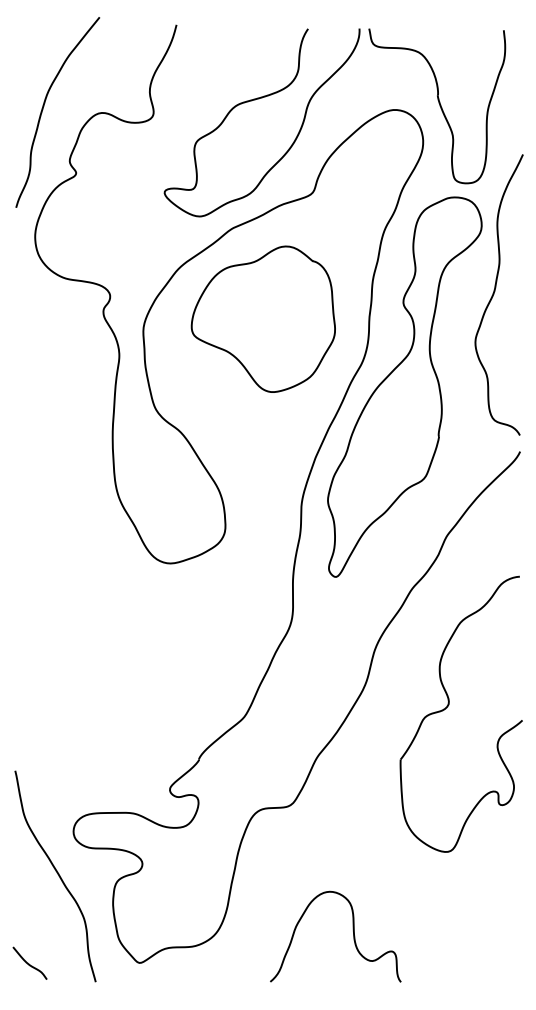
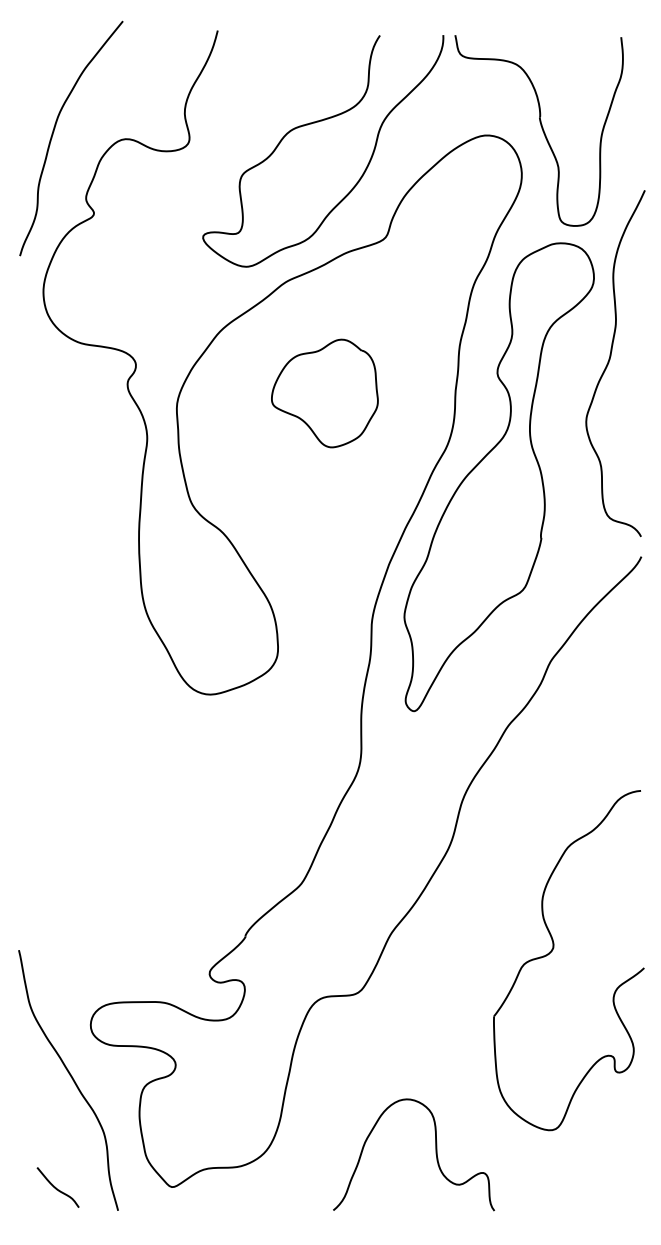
part: (263, 319) -> (324, 393), size x0.6
part: (448, 706) -> (552, 951), moved
curve: (28, 963) -> (56, 1187), moved

